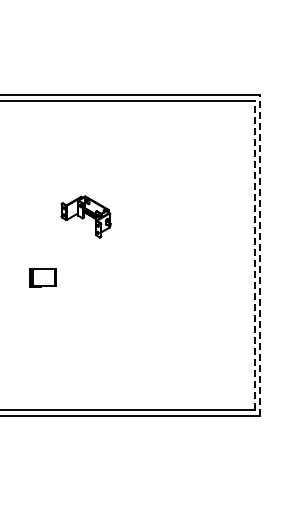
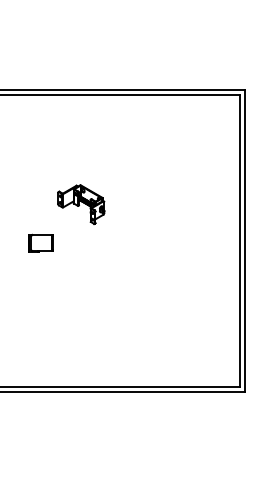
line: (254, 255) -> (240, 241), dashed -> solid
line: (260, 255) -> (245, 241), dashed -> solid
part: (42, 277) -> (40, 242), moved

